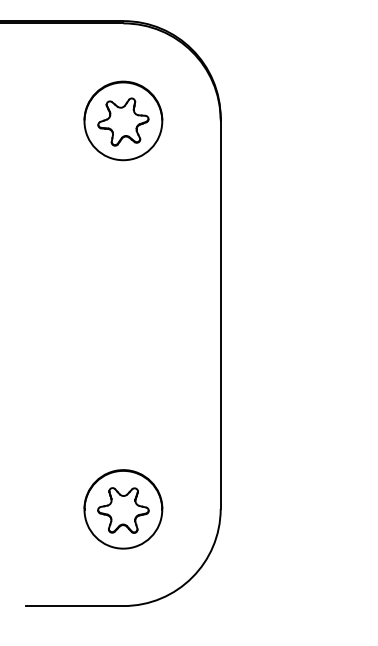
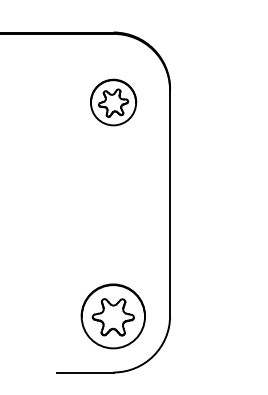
part: (123, 120) -> (113, 102), moved
part: (123, 507) -> (113, 315), size x1.4

